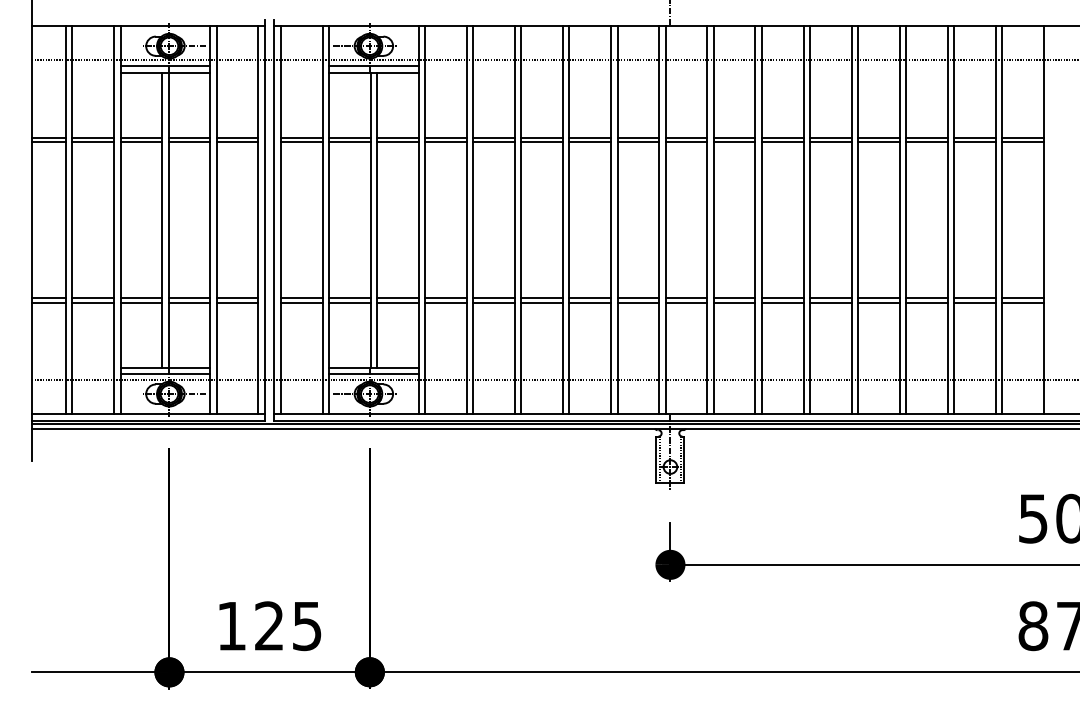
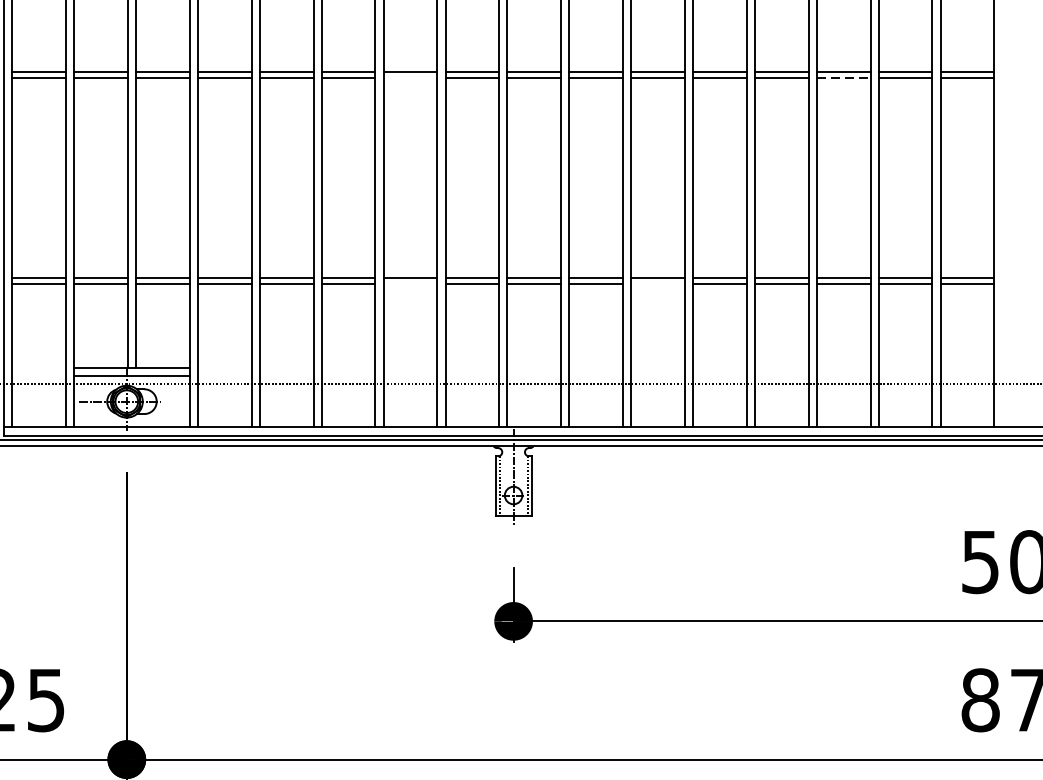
line: (590, 142) -> (410, 77), removed
line: (926, 142) -> (843, 77), solid -> dashed
line: (590, 302) -> (410, 283), removed
line: (782, 302) -> (657, 283), removed

